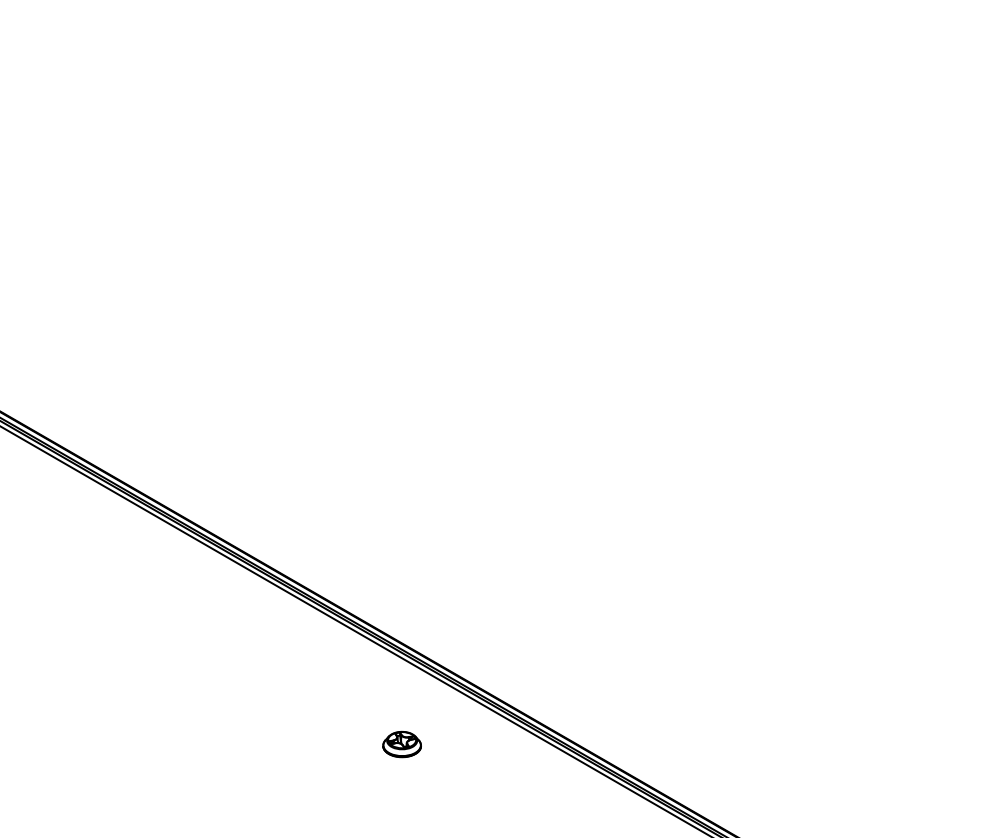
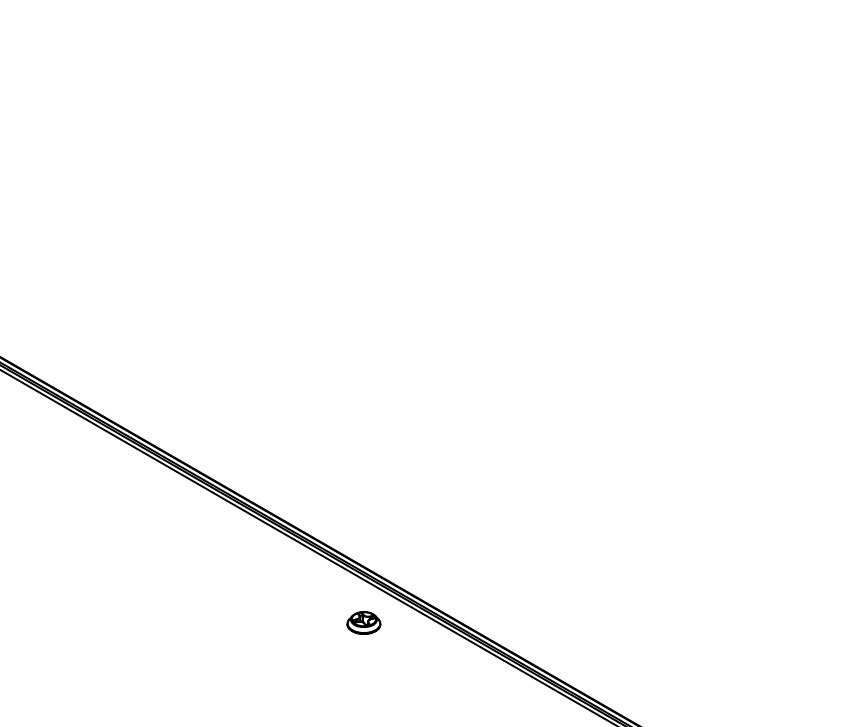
part: (401, 743) -> (363, 622), moved

